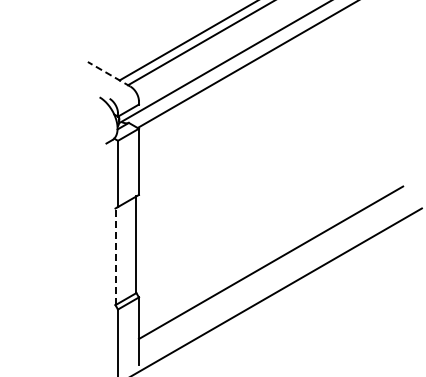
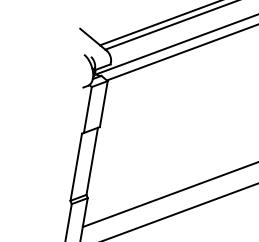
line: (109, 74) -> (93, 40), dashed -> solid
line: (115, 256) -> (76, 167), dashed -> solid

